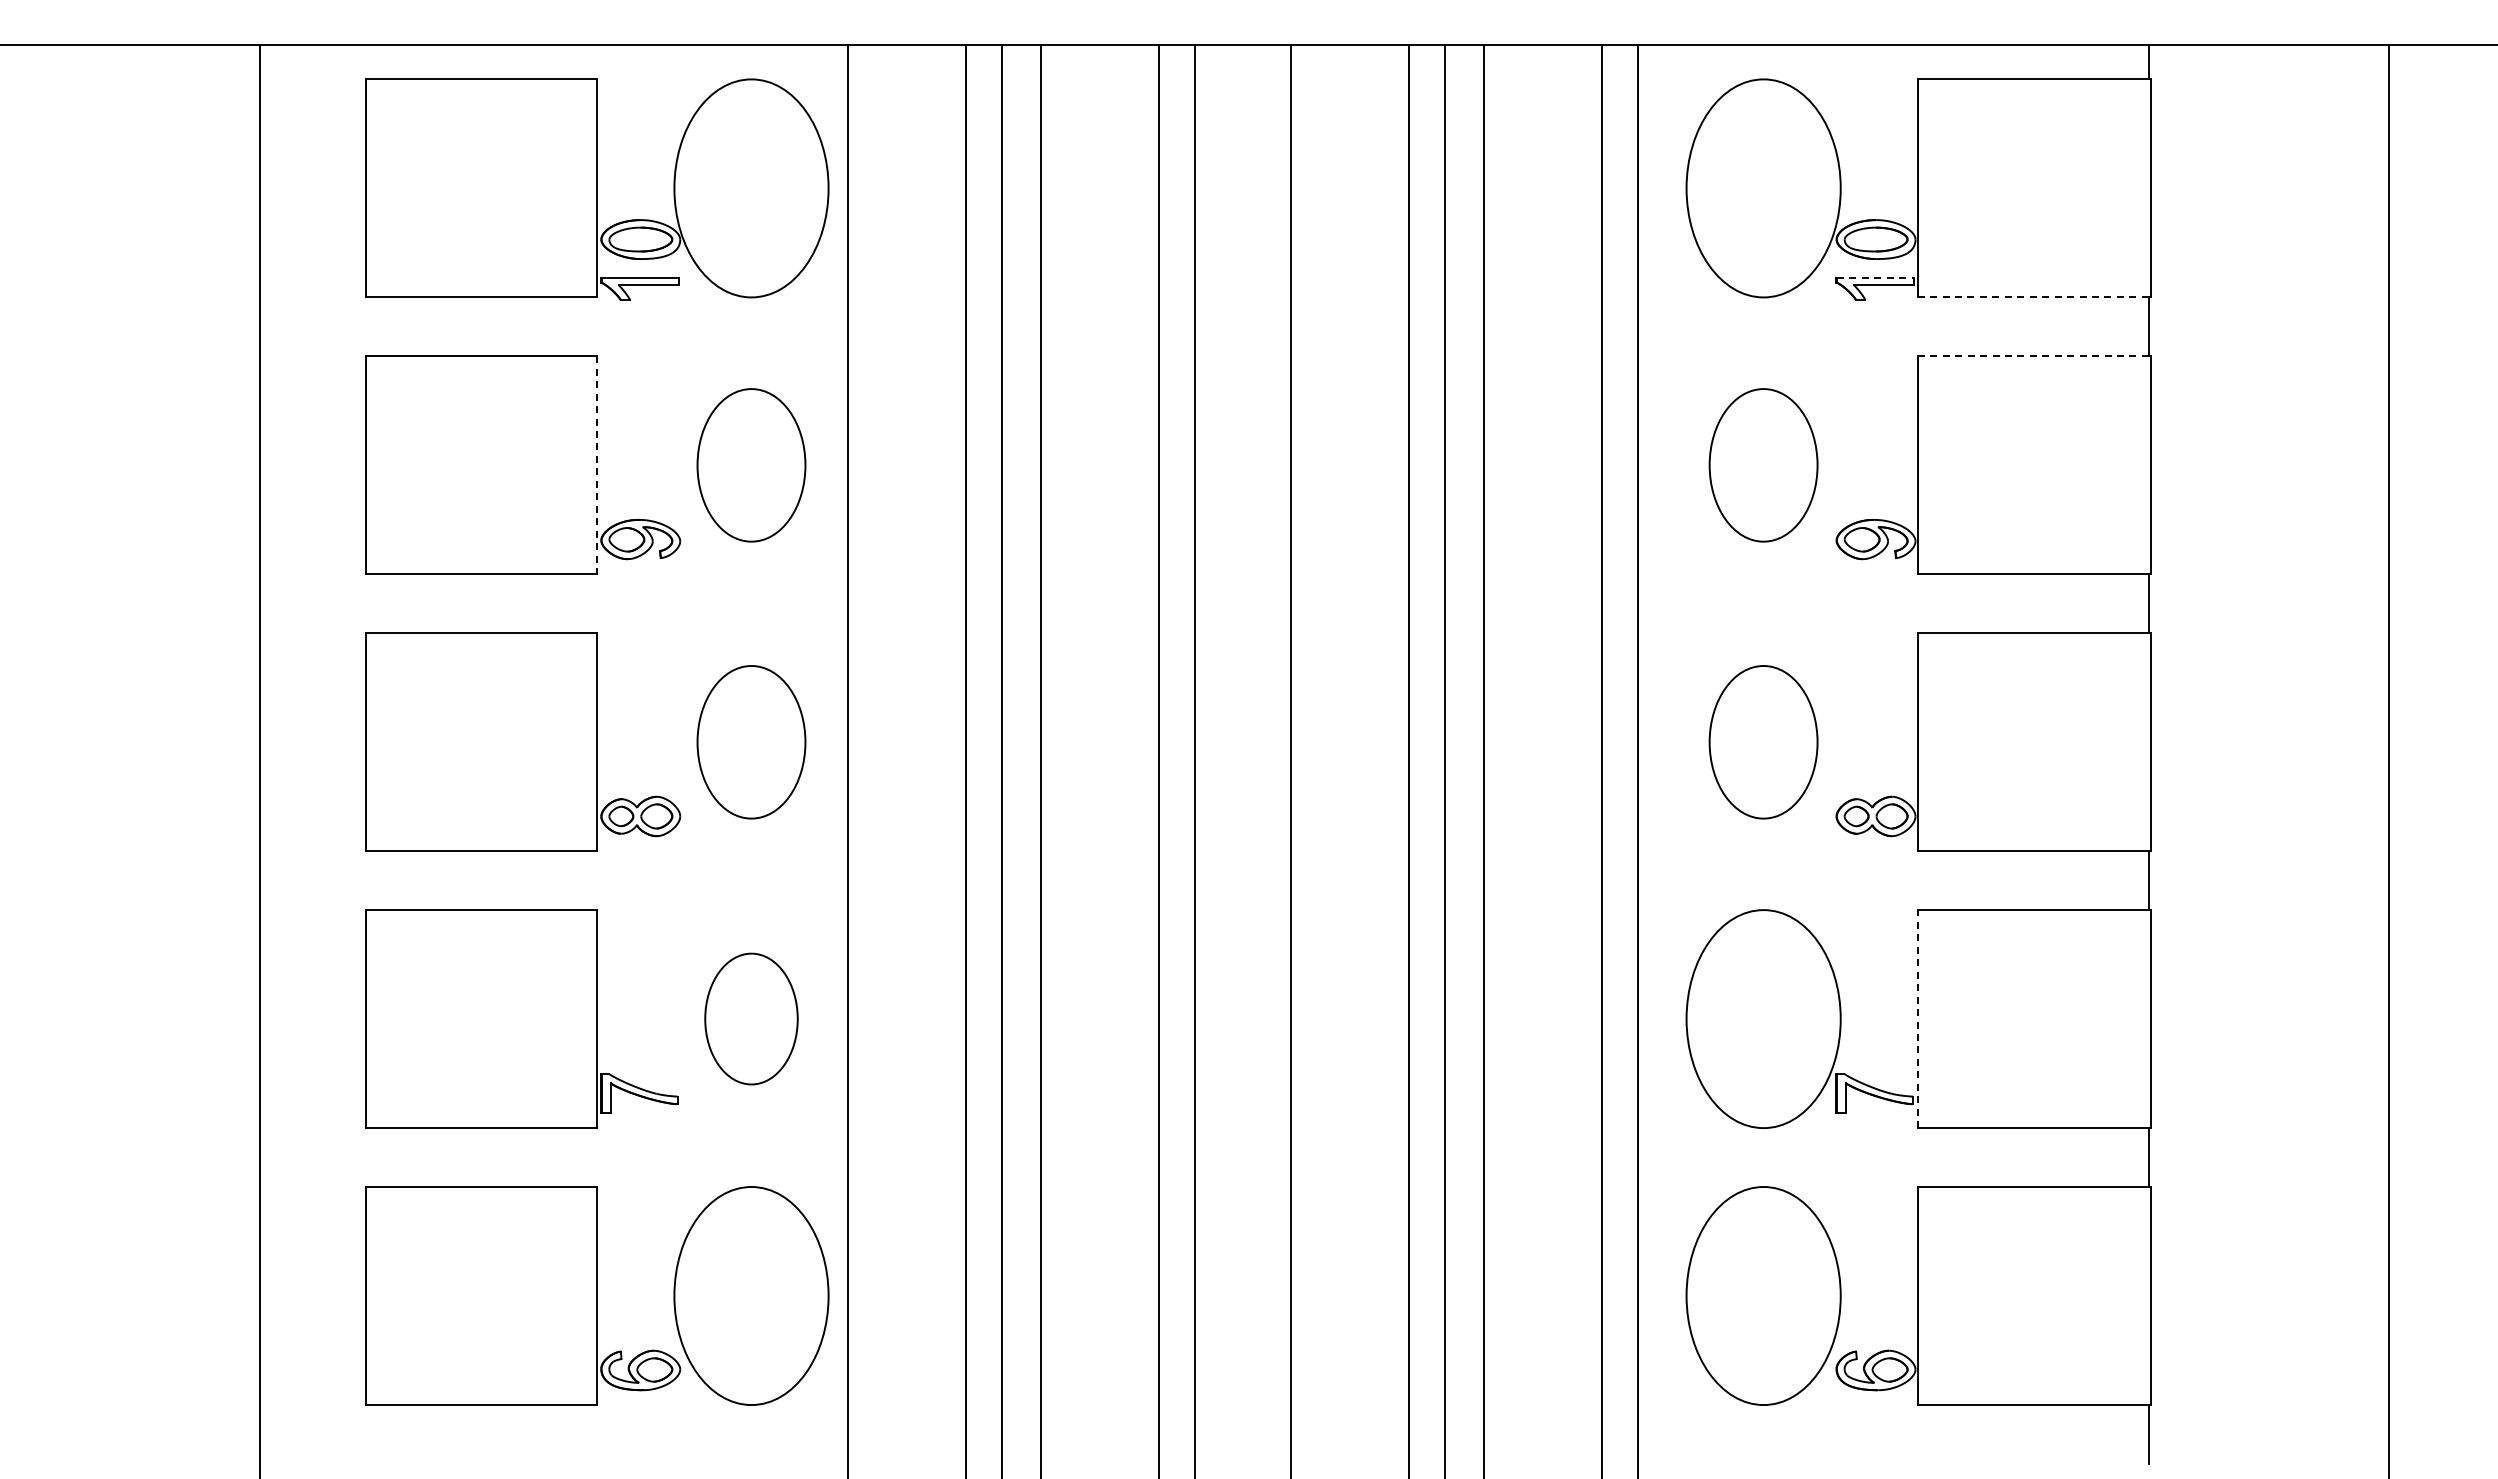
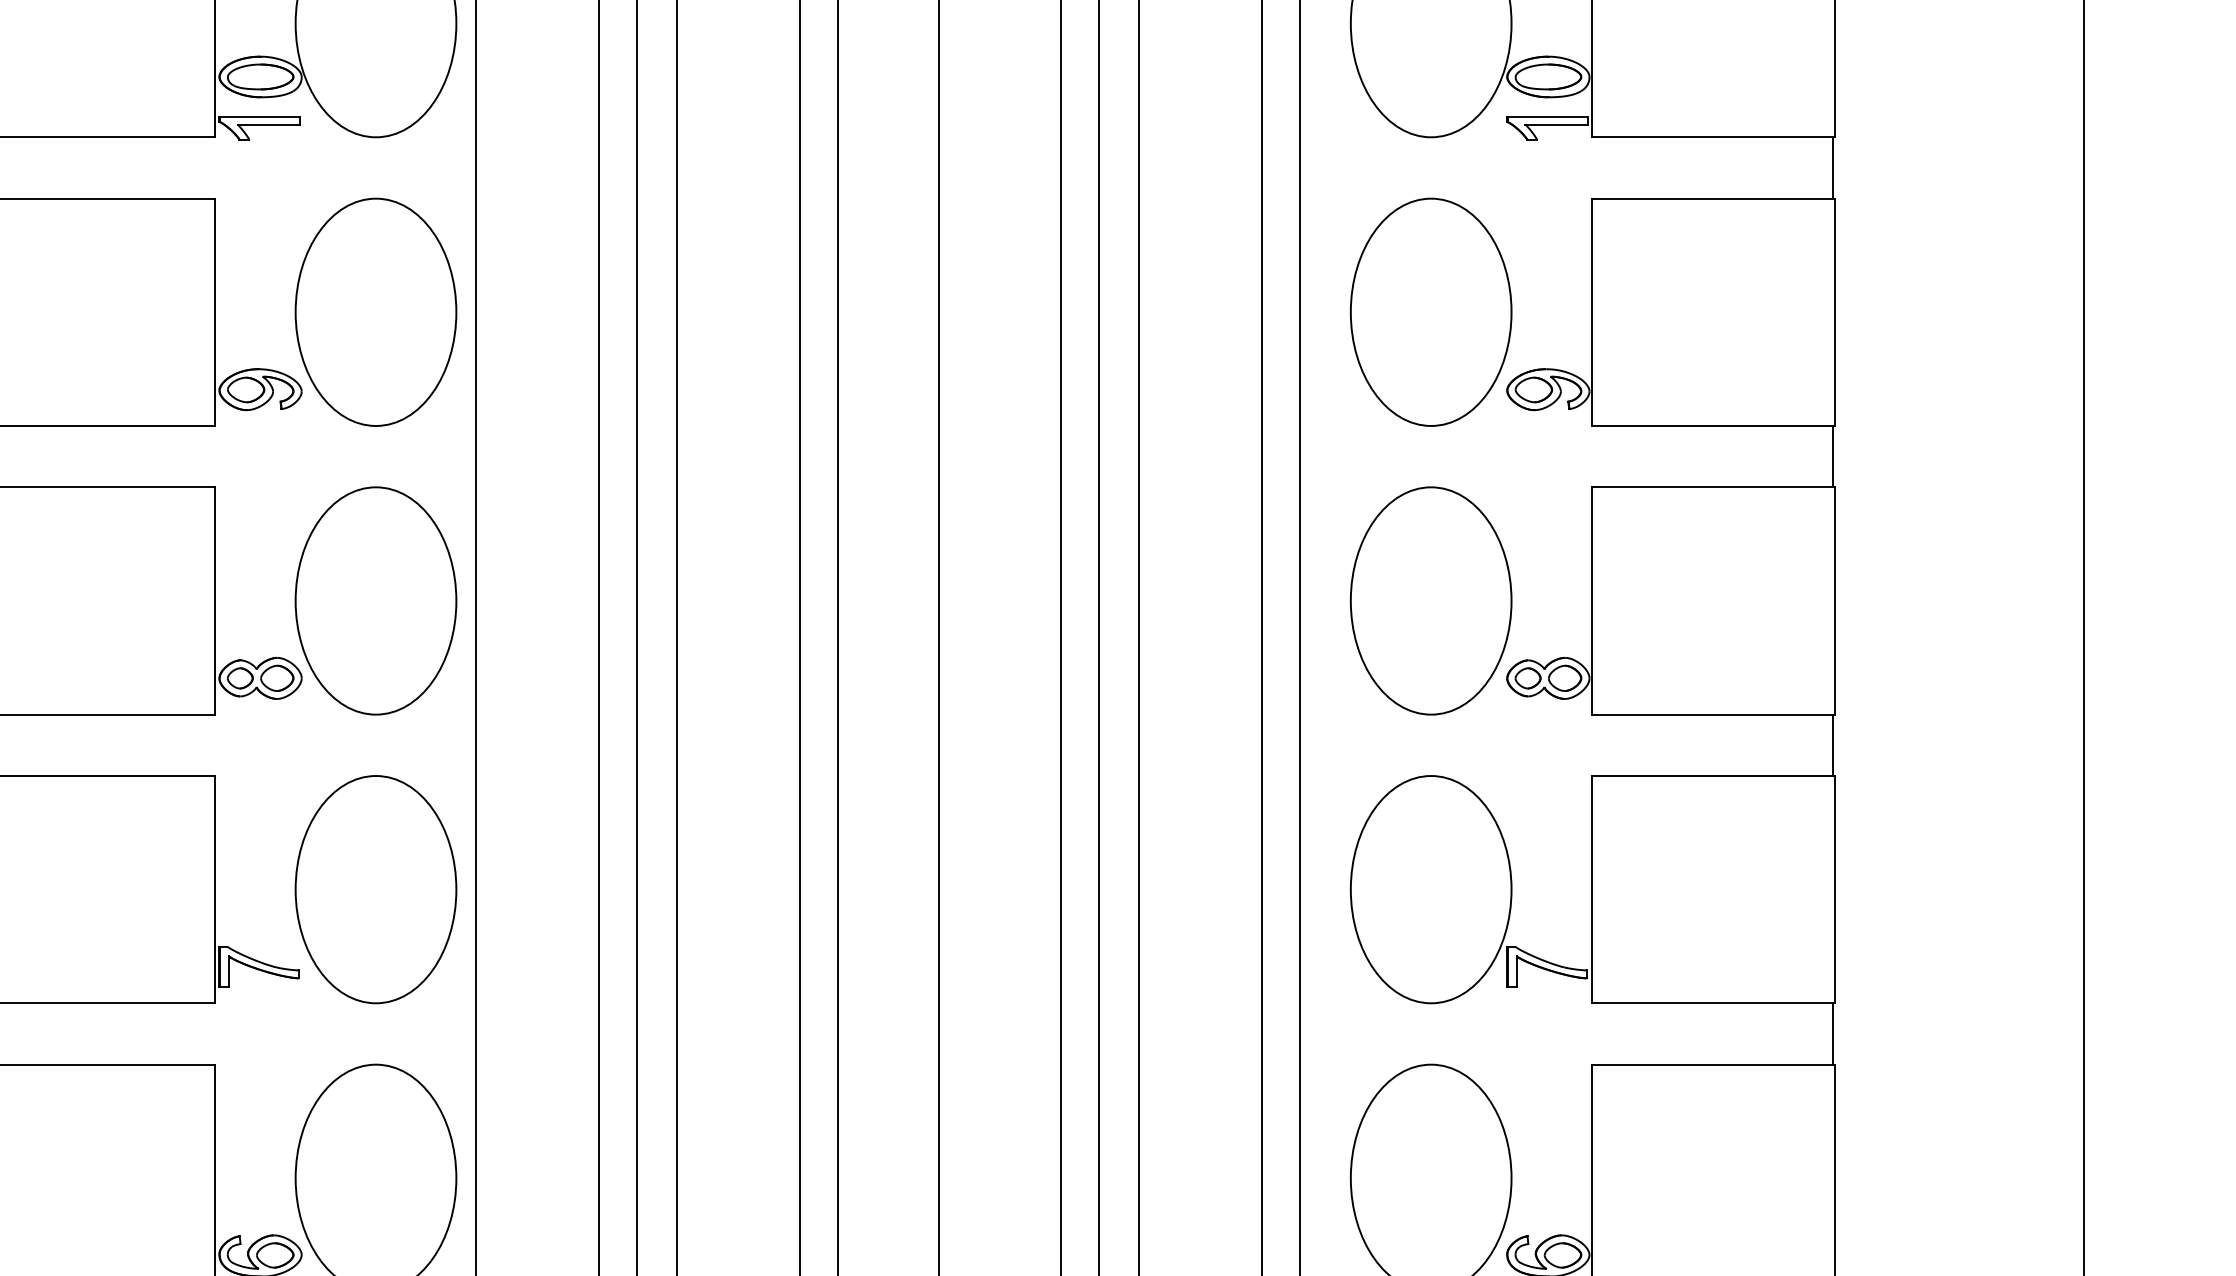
line: (1875, 277) -> (1547, 116), dashed -> solid
line: (2032, 297) -> (1711, 137), dashed -> solid
line: (2033, 356) -> (1712, 198), dashed -> solid
line: (597, 465) -> (215, 312), dashed -> solid
part: (751, 465) -> (376, 312), size x1.43
part: (1763, 465) -> (1431, 312), size x1.43
part: (751, 742) -> (376, 601), size x1.43
part: (1763, 742) -> (1431, 601), size x1.43
part: (751, 1018) -> (376, 889), size x1.67
line: (1917, 1018) -> (1591, 889), dashed -> solid

